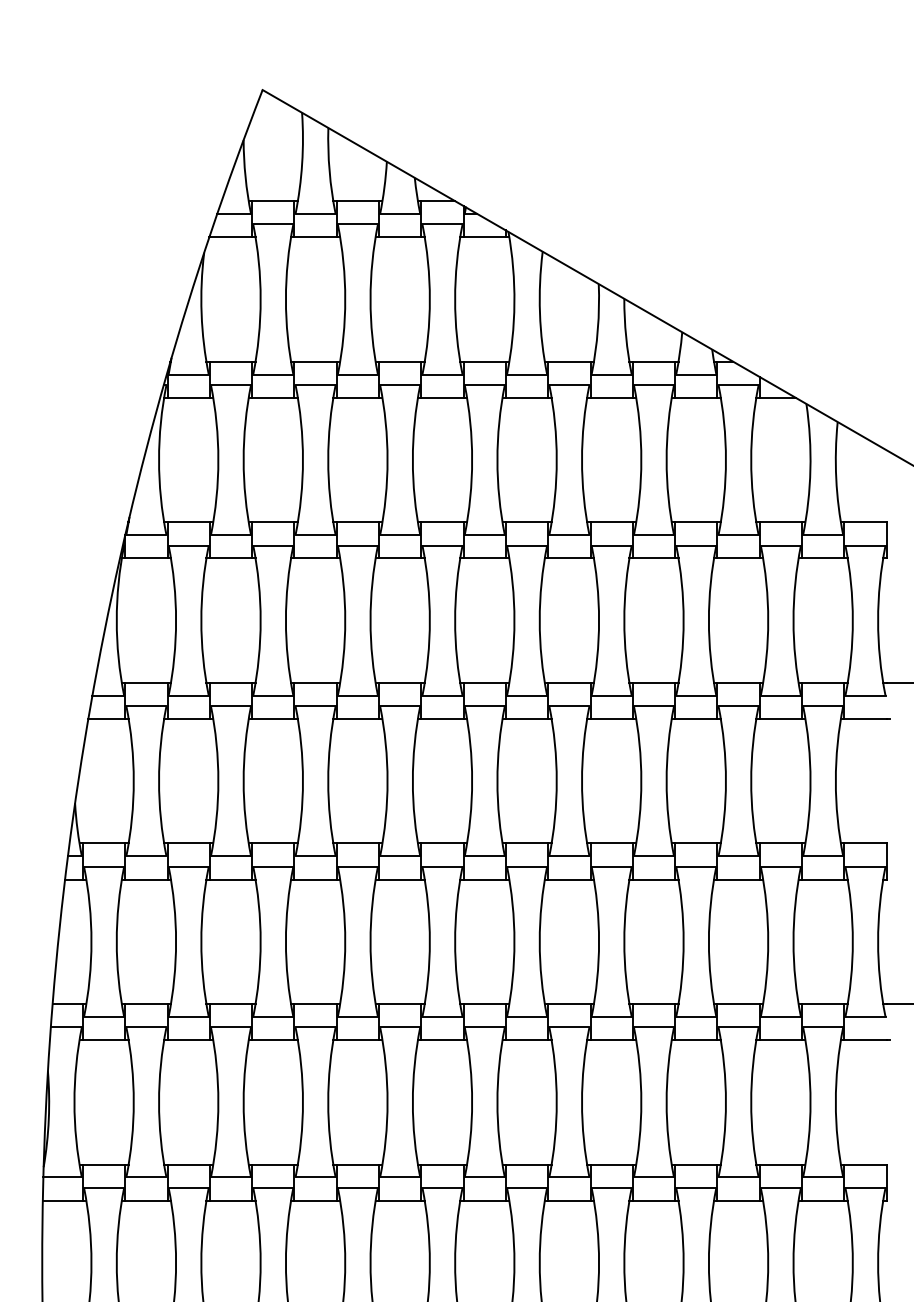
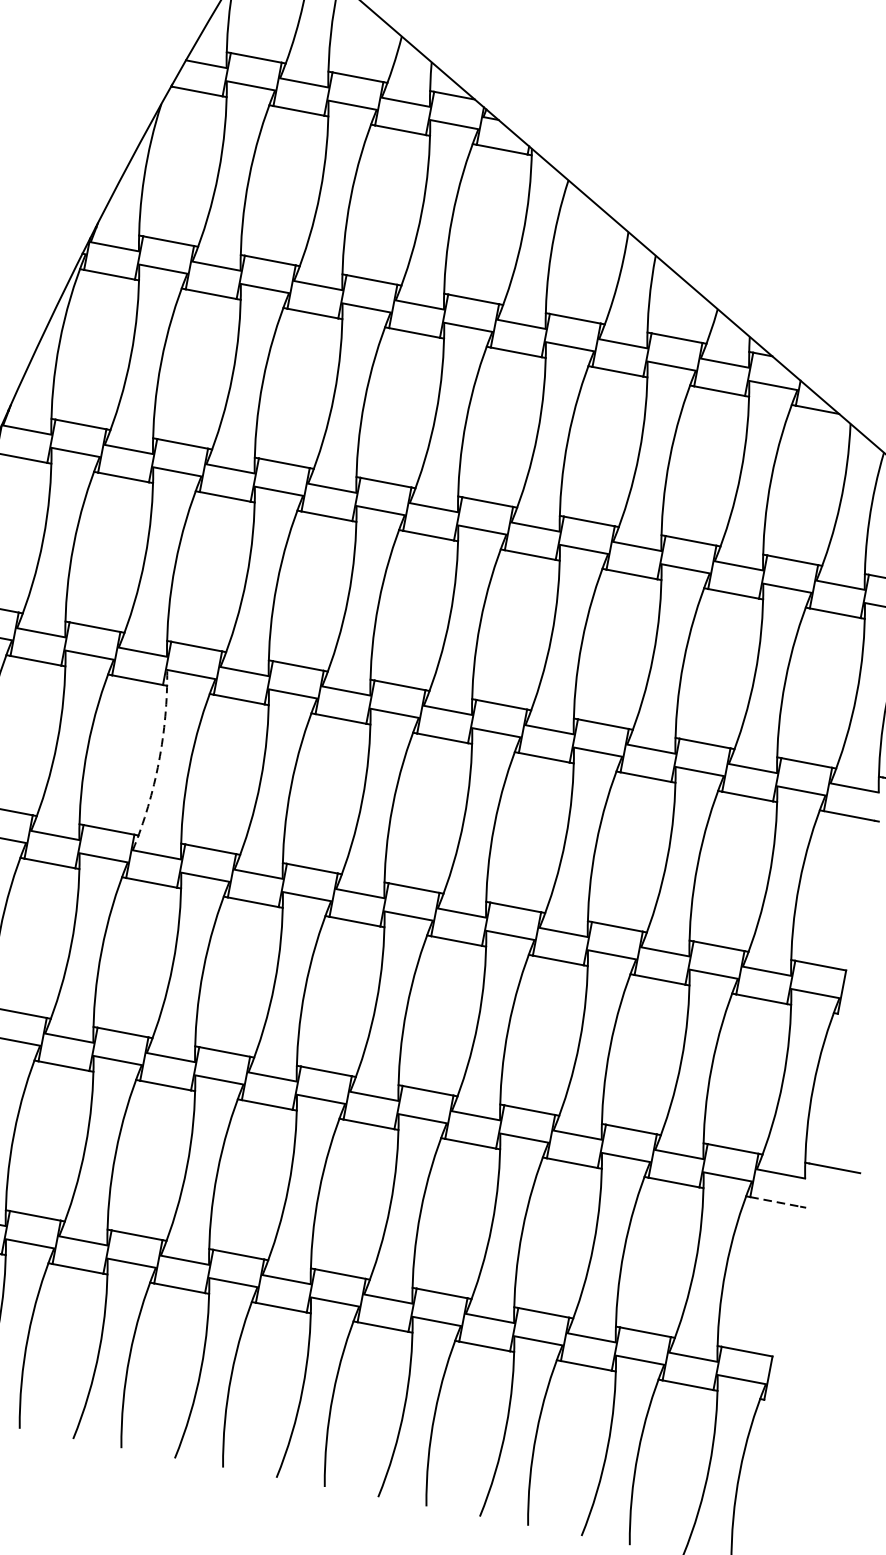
arc: (302, 781) -> (158, 762), solid -> dashed
line: (865, 1040) -> (775, 1202), solid -> dashed

